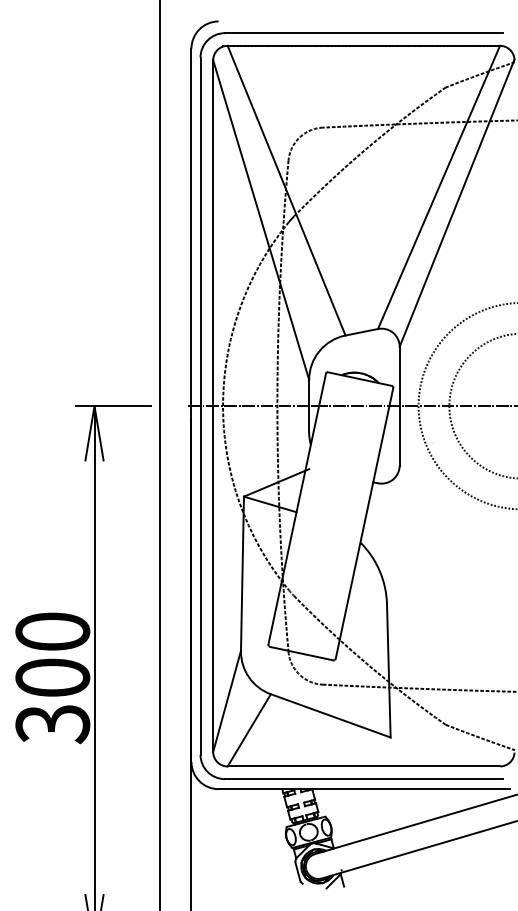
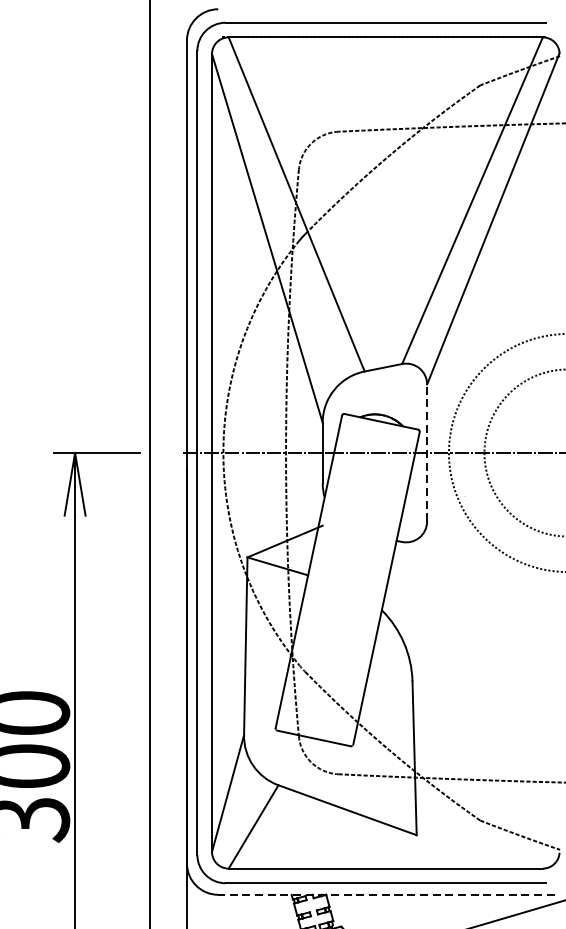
line: (399, 405) -> (426, 452), solid -> dashed
line: (364, 789) -> (386, 895), solid -> dashed

